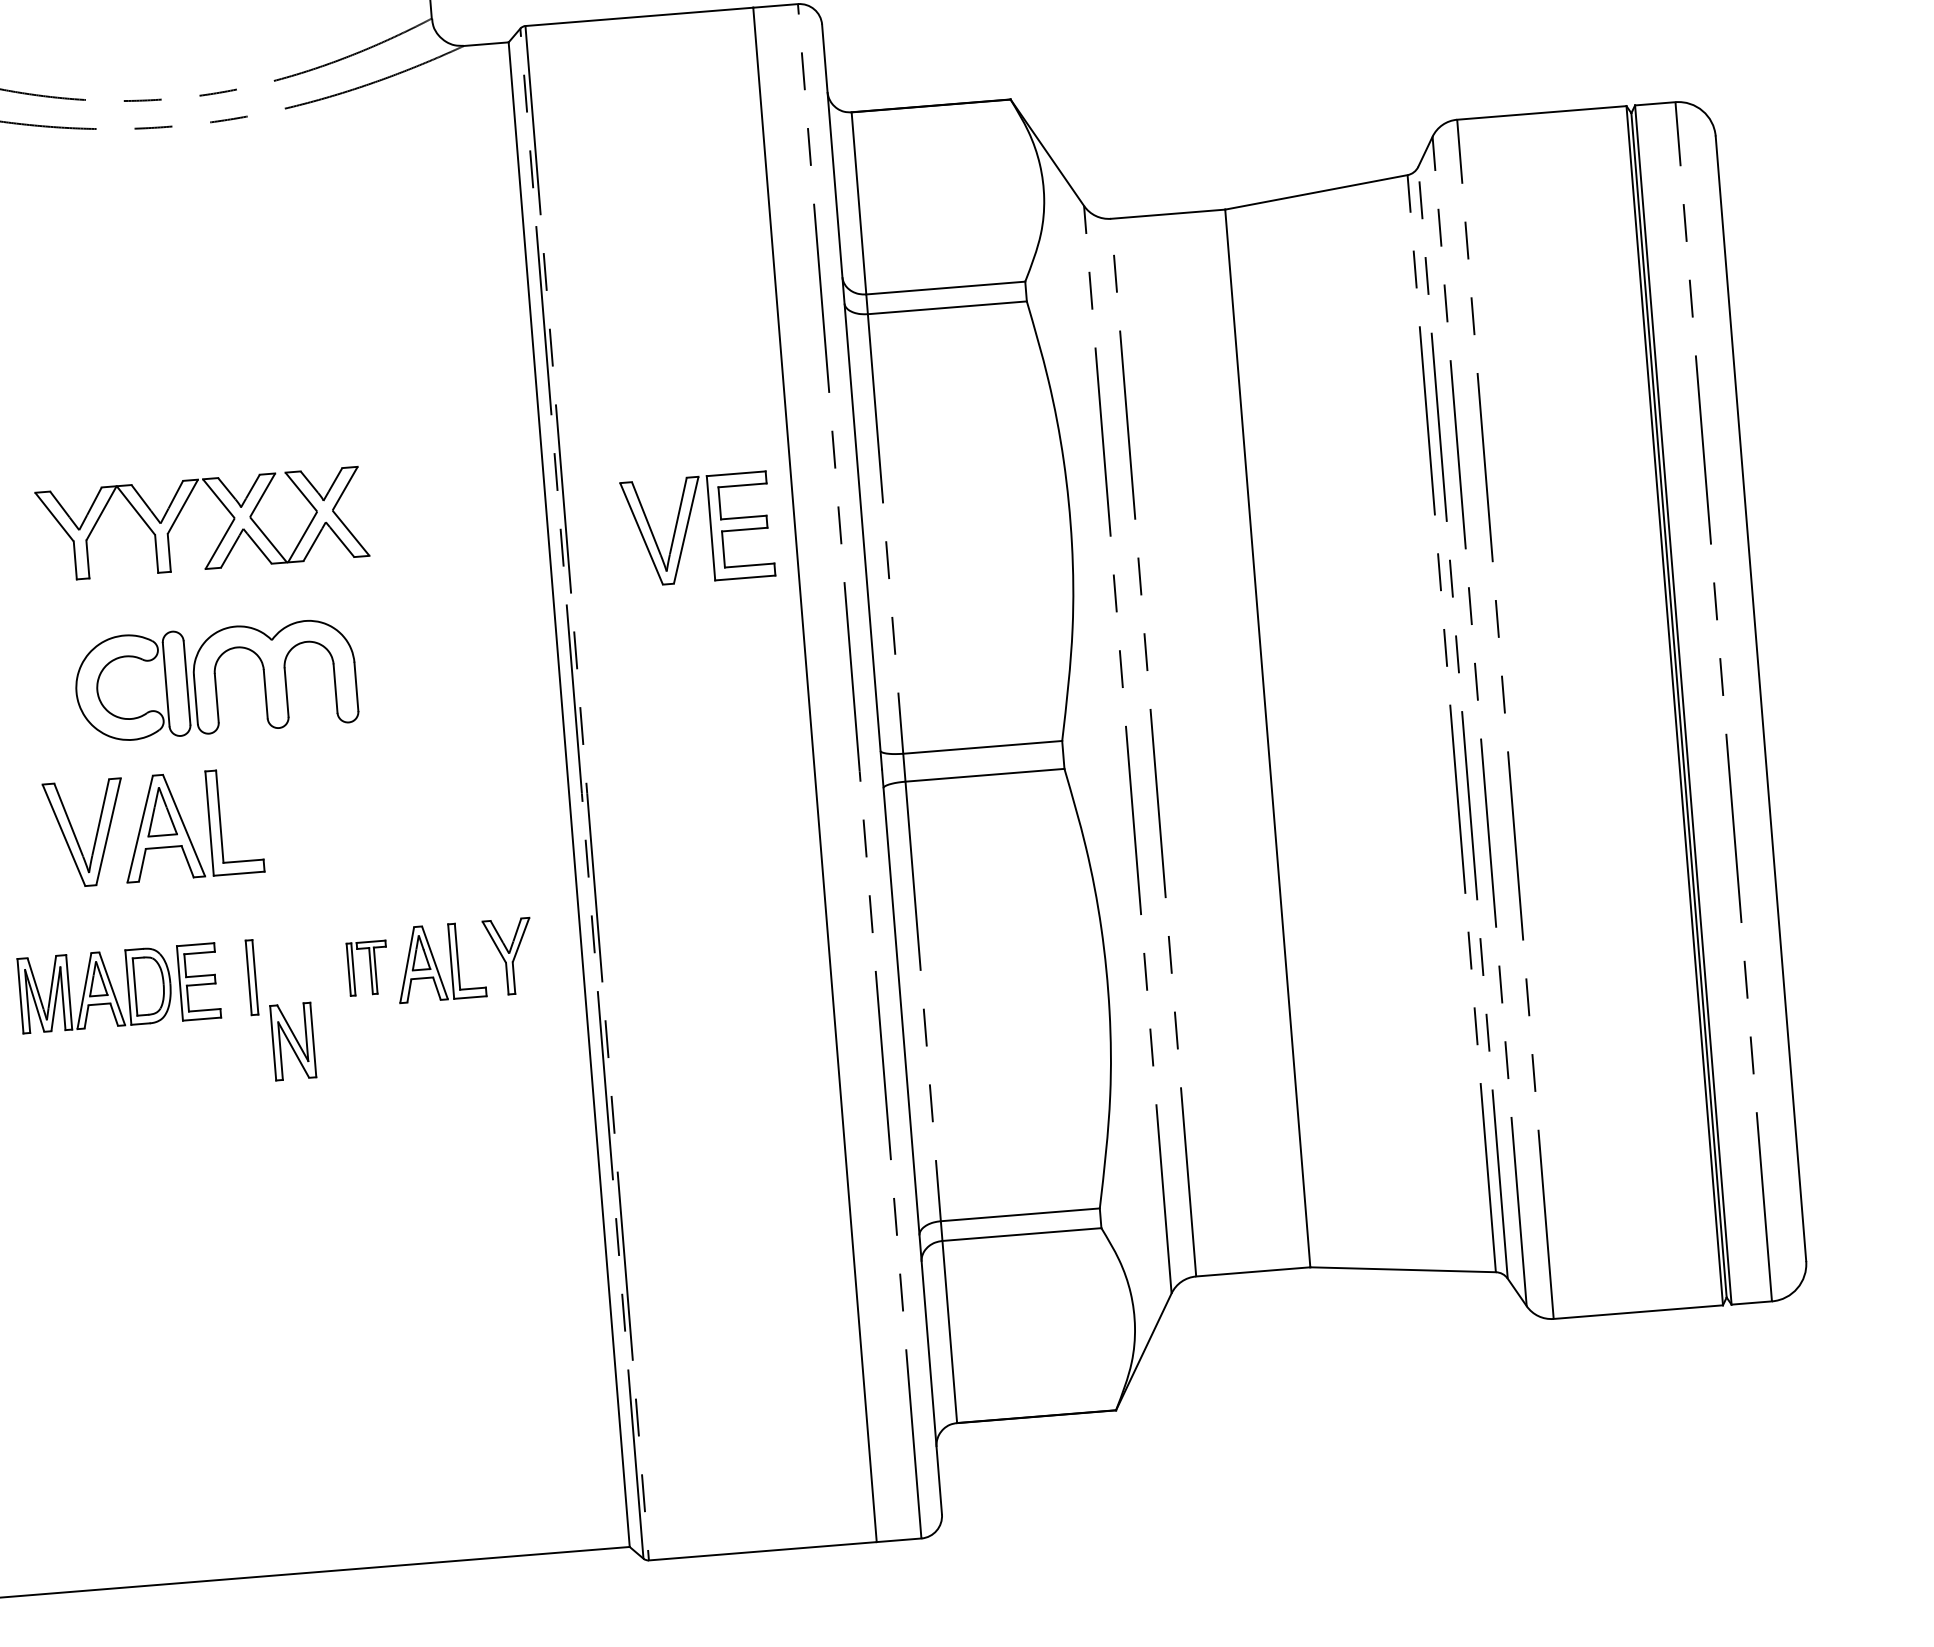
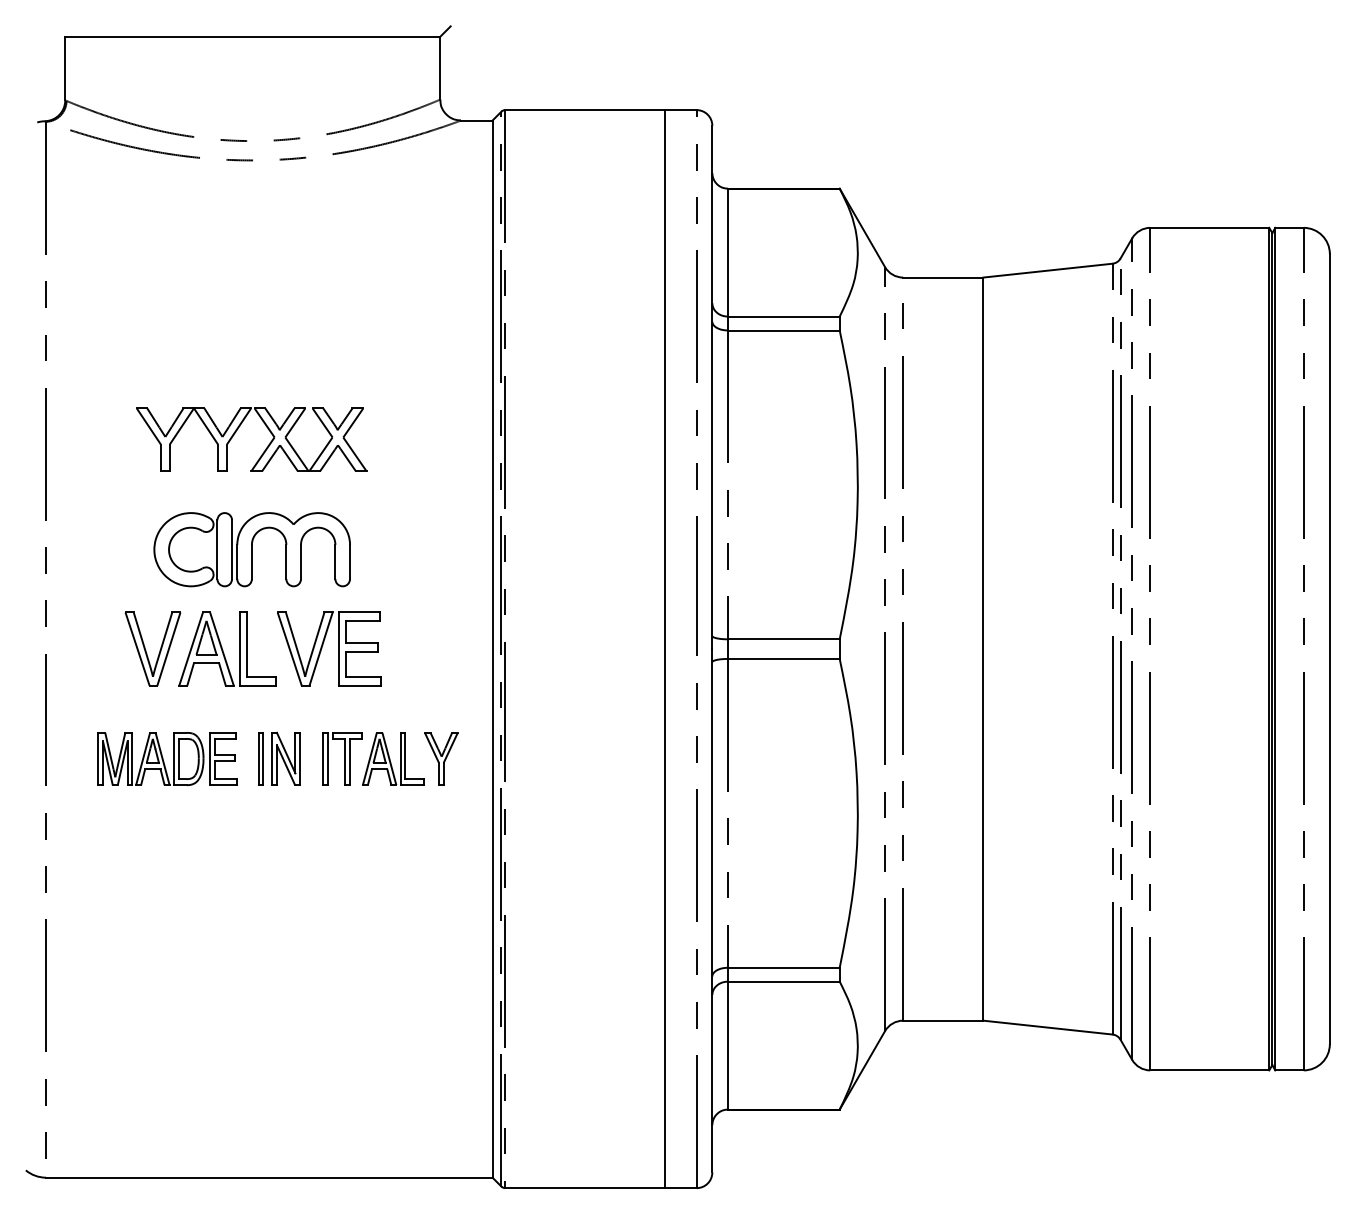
part: (689, 524) -> (323, 645), moved
part: (368, 967) -> (342, 758), size x1.43
part: (292, 1040) -> (285, 758), moved

